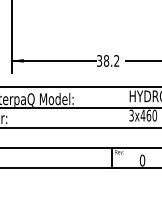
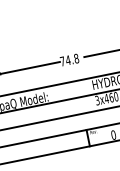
text: (108, 60) -> (69, 59), 38.2 -> 74.8

